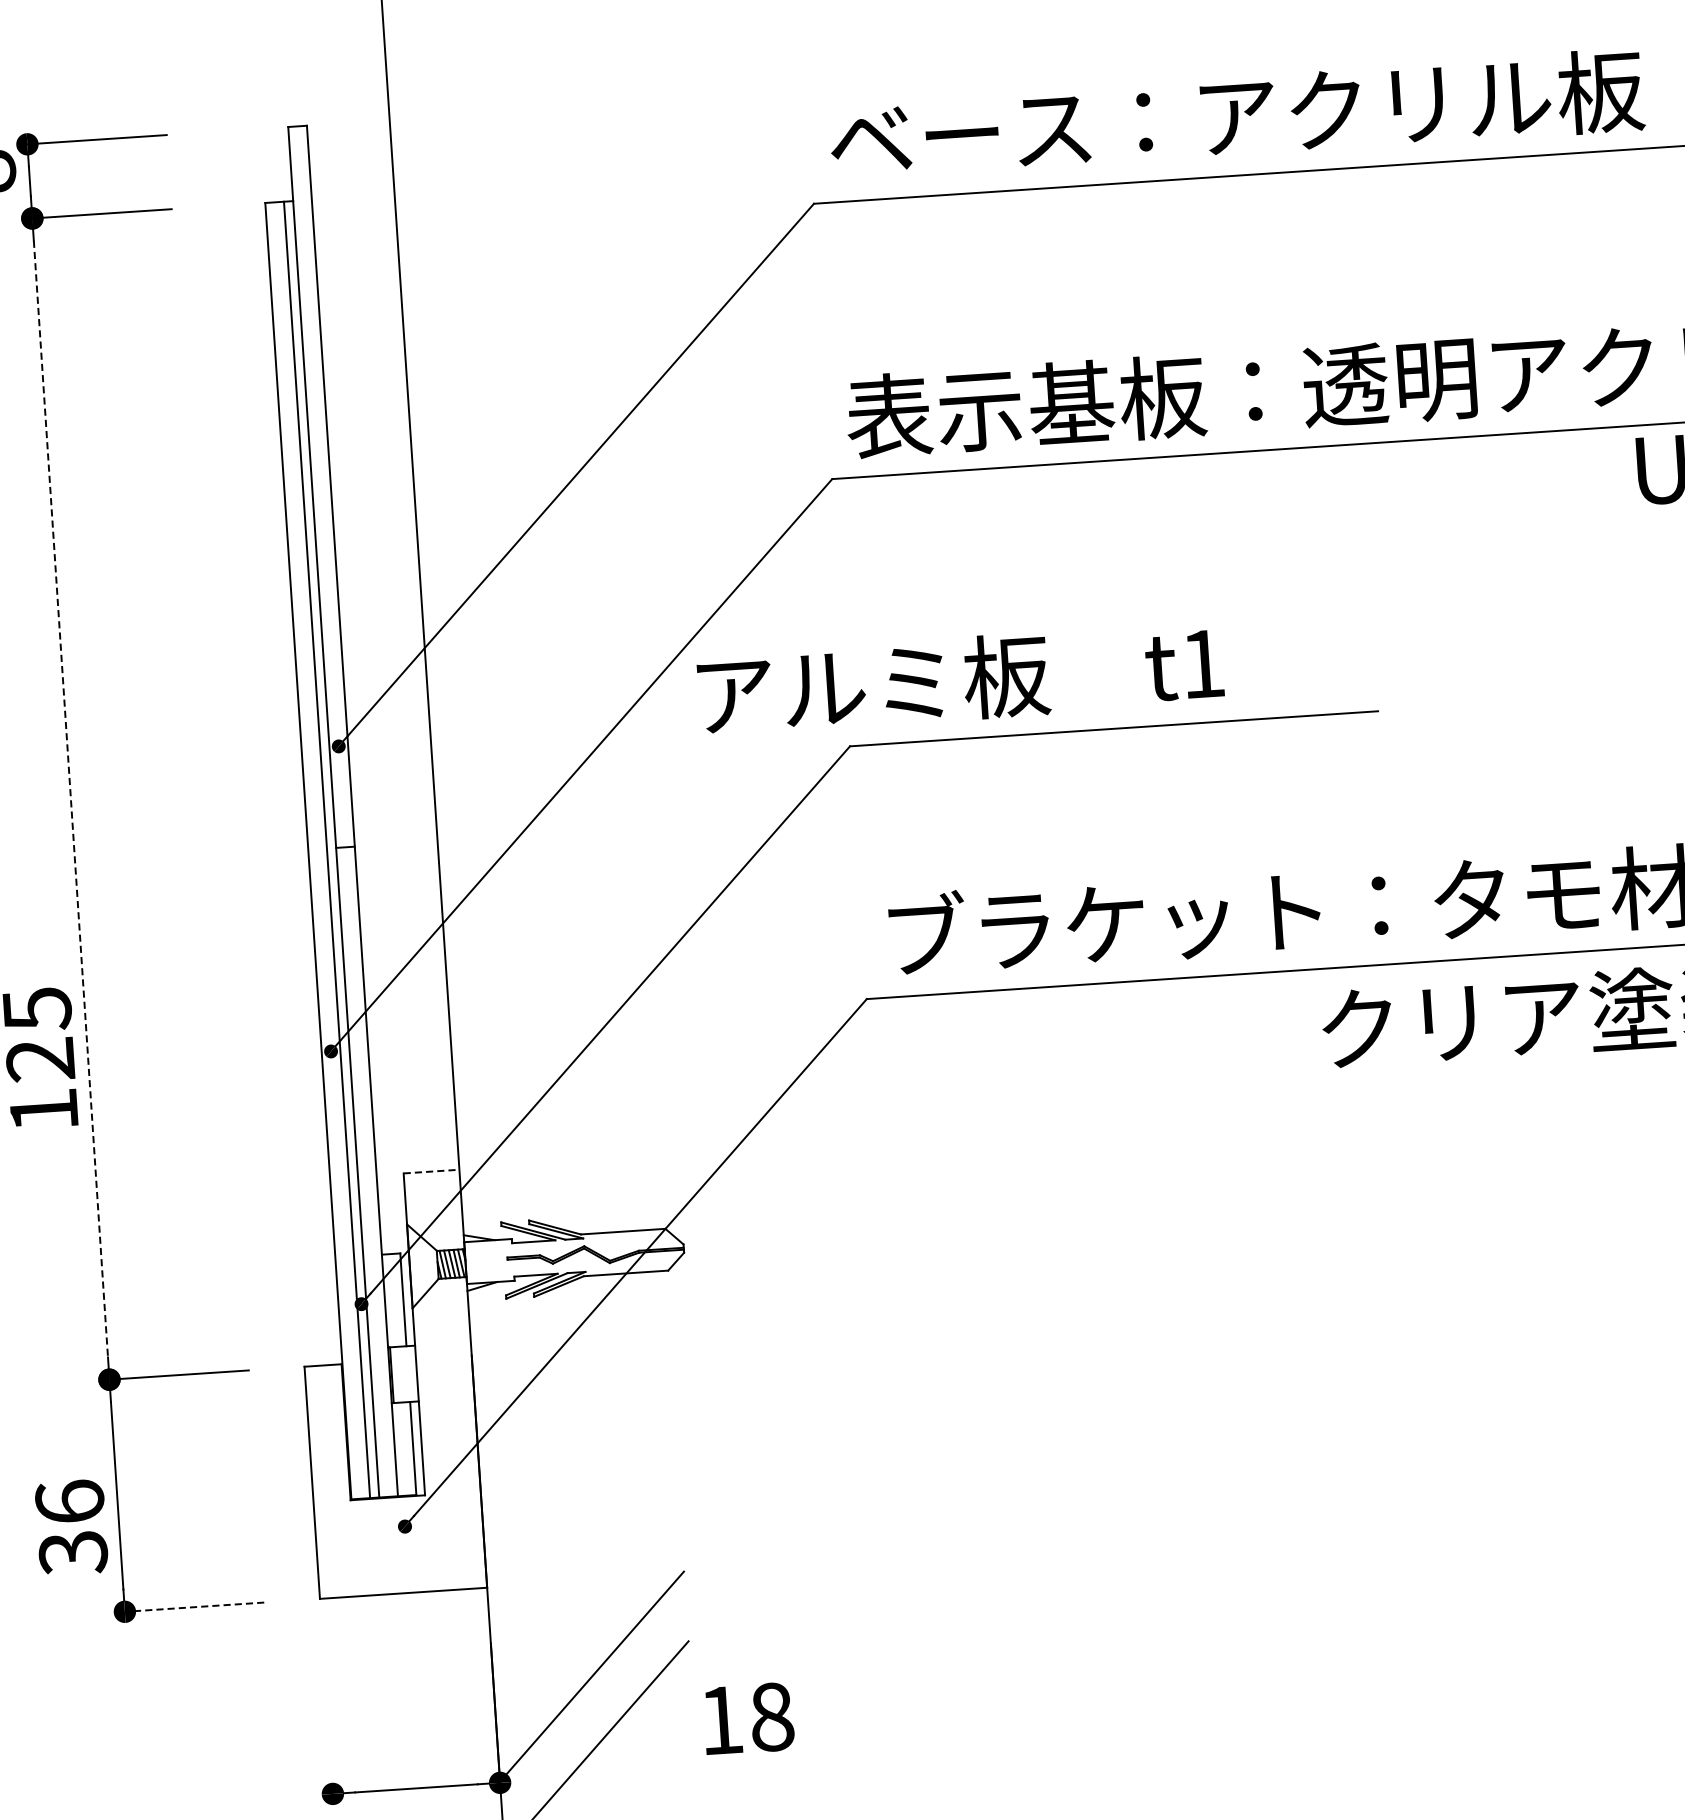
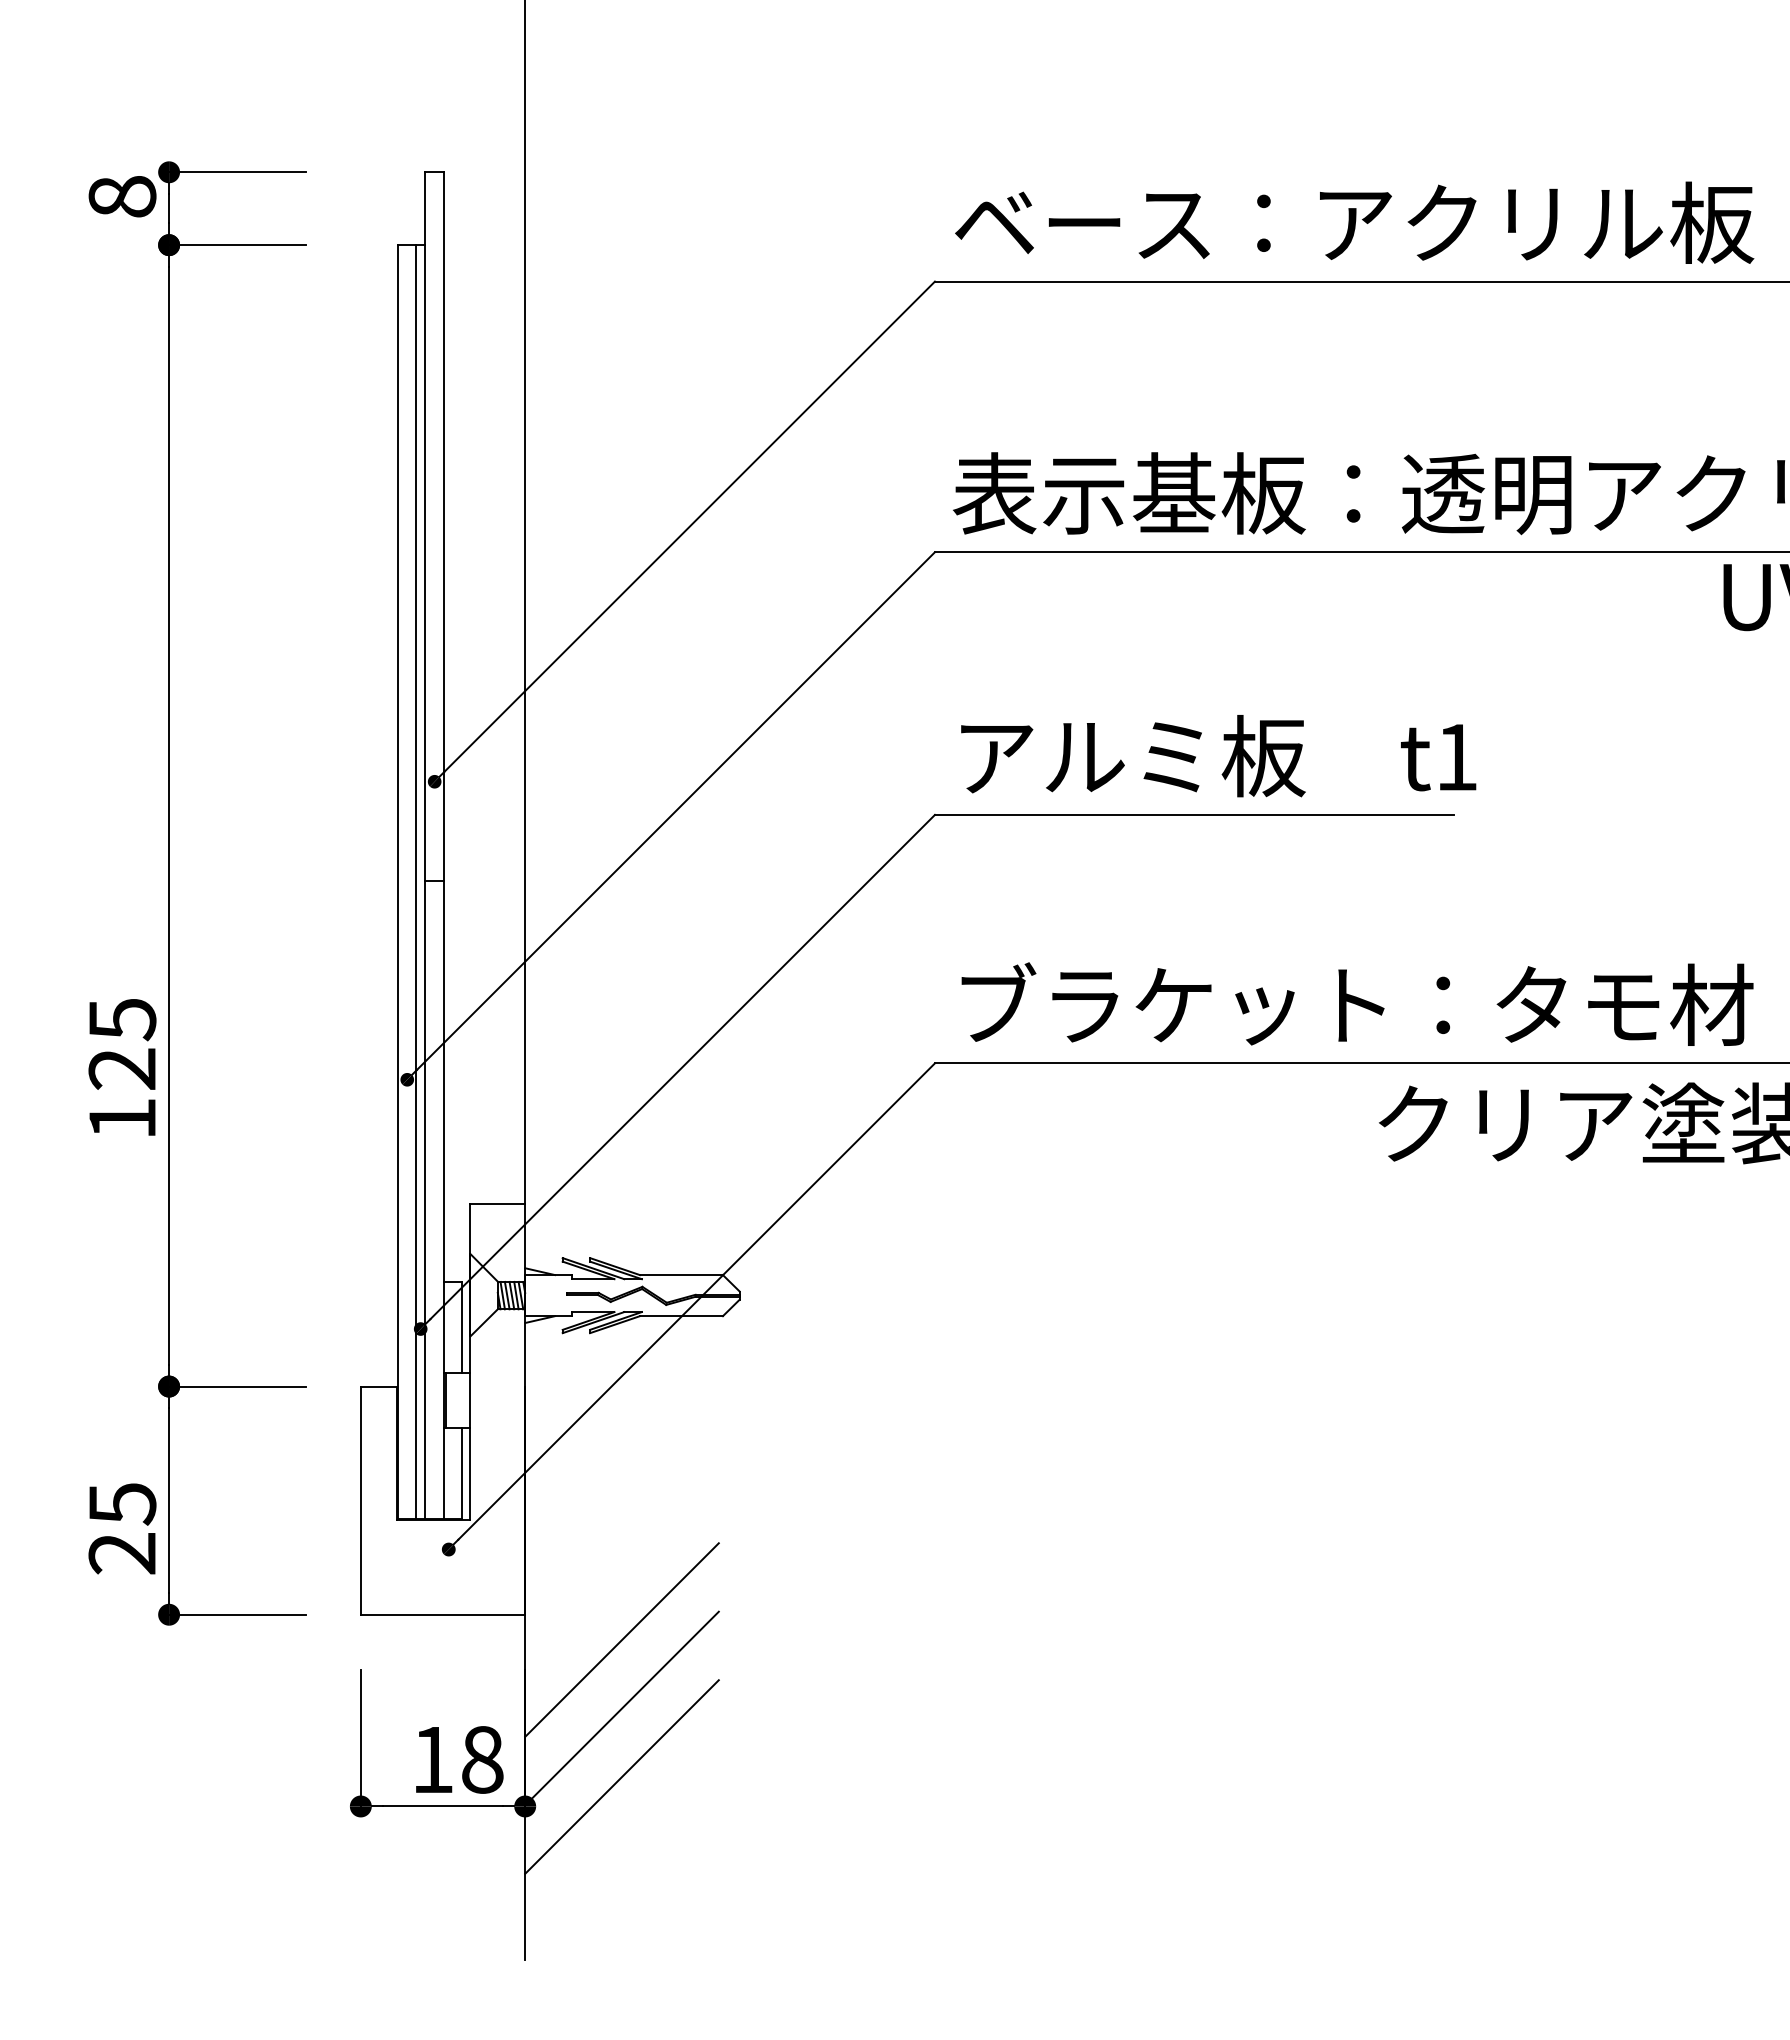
text: (960, 679) -> (1218, 756), moved
line: (71, 798) -> (169, 815), dashed -> solid
line: (432, 1171) -> (498, 1203), dashed -> solid
text: (71, 1527) -> (122, 1528), 36 -> 25
line: (194, 1606) -> (237, 1614), dashed -> solid
line: (586, 1606) -> (621, 1639), added
text: (748, 1718) -> (459, 1759), moved
line: (327, 1723) -> (360, 1737), added

